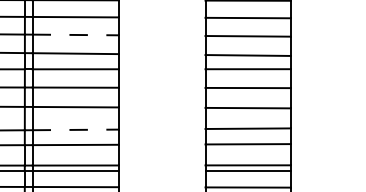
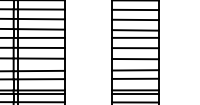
line: (75, 35) -> (41, 19), dashed -> solid
line: (75, 130) -> (41, 71), dashed -> solid

